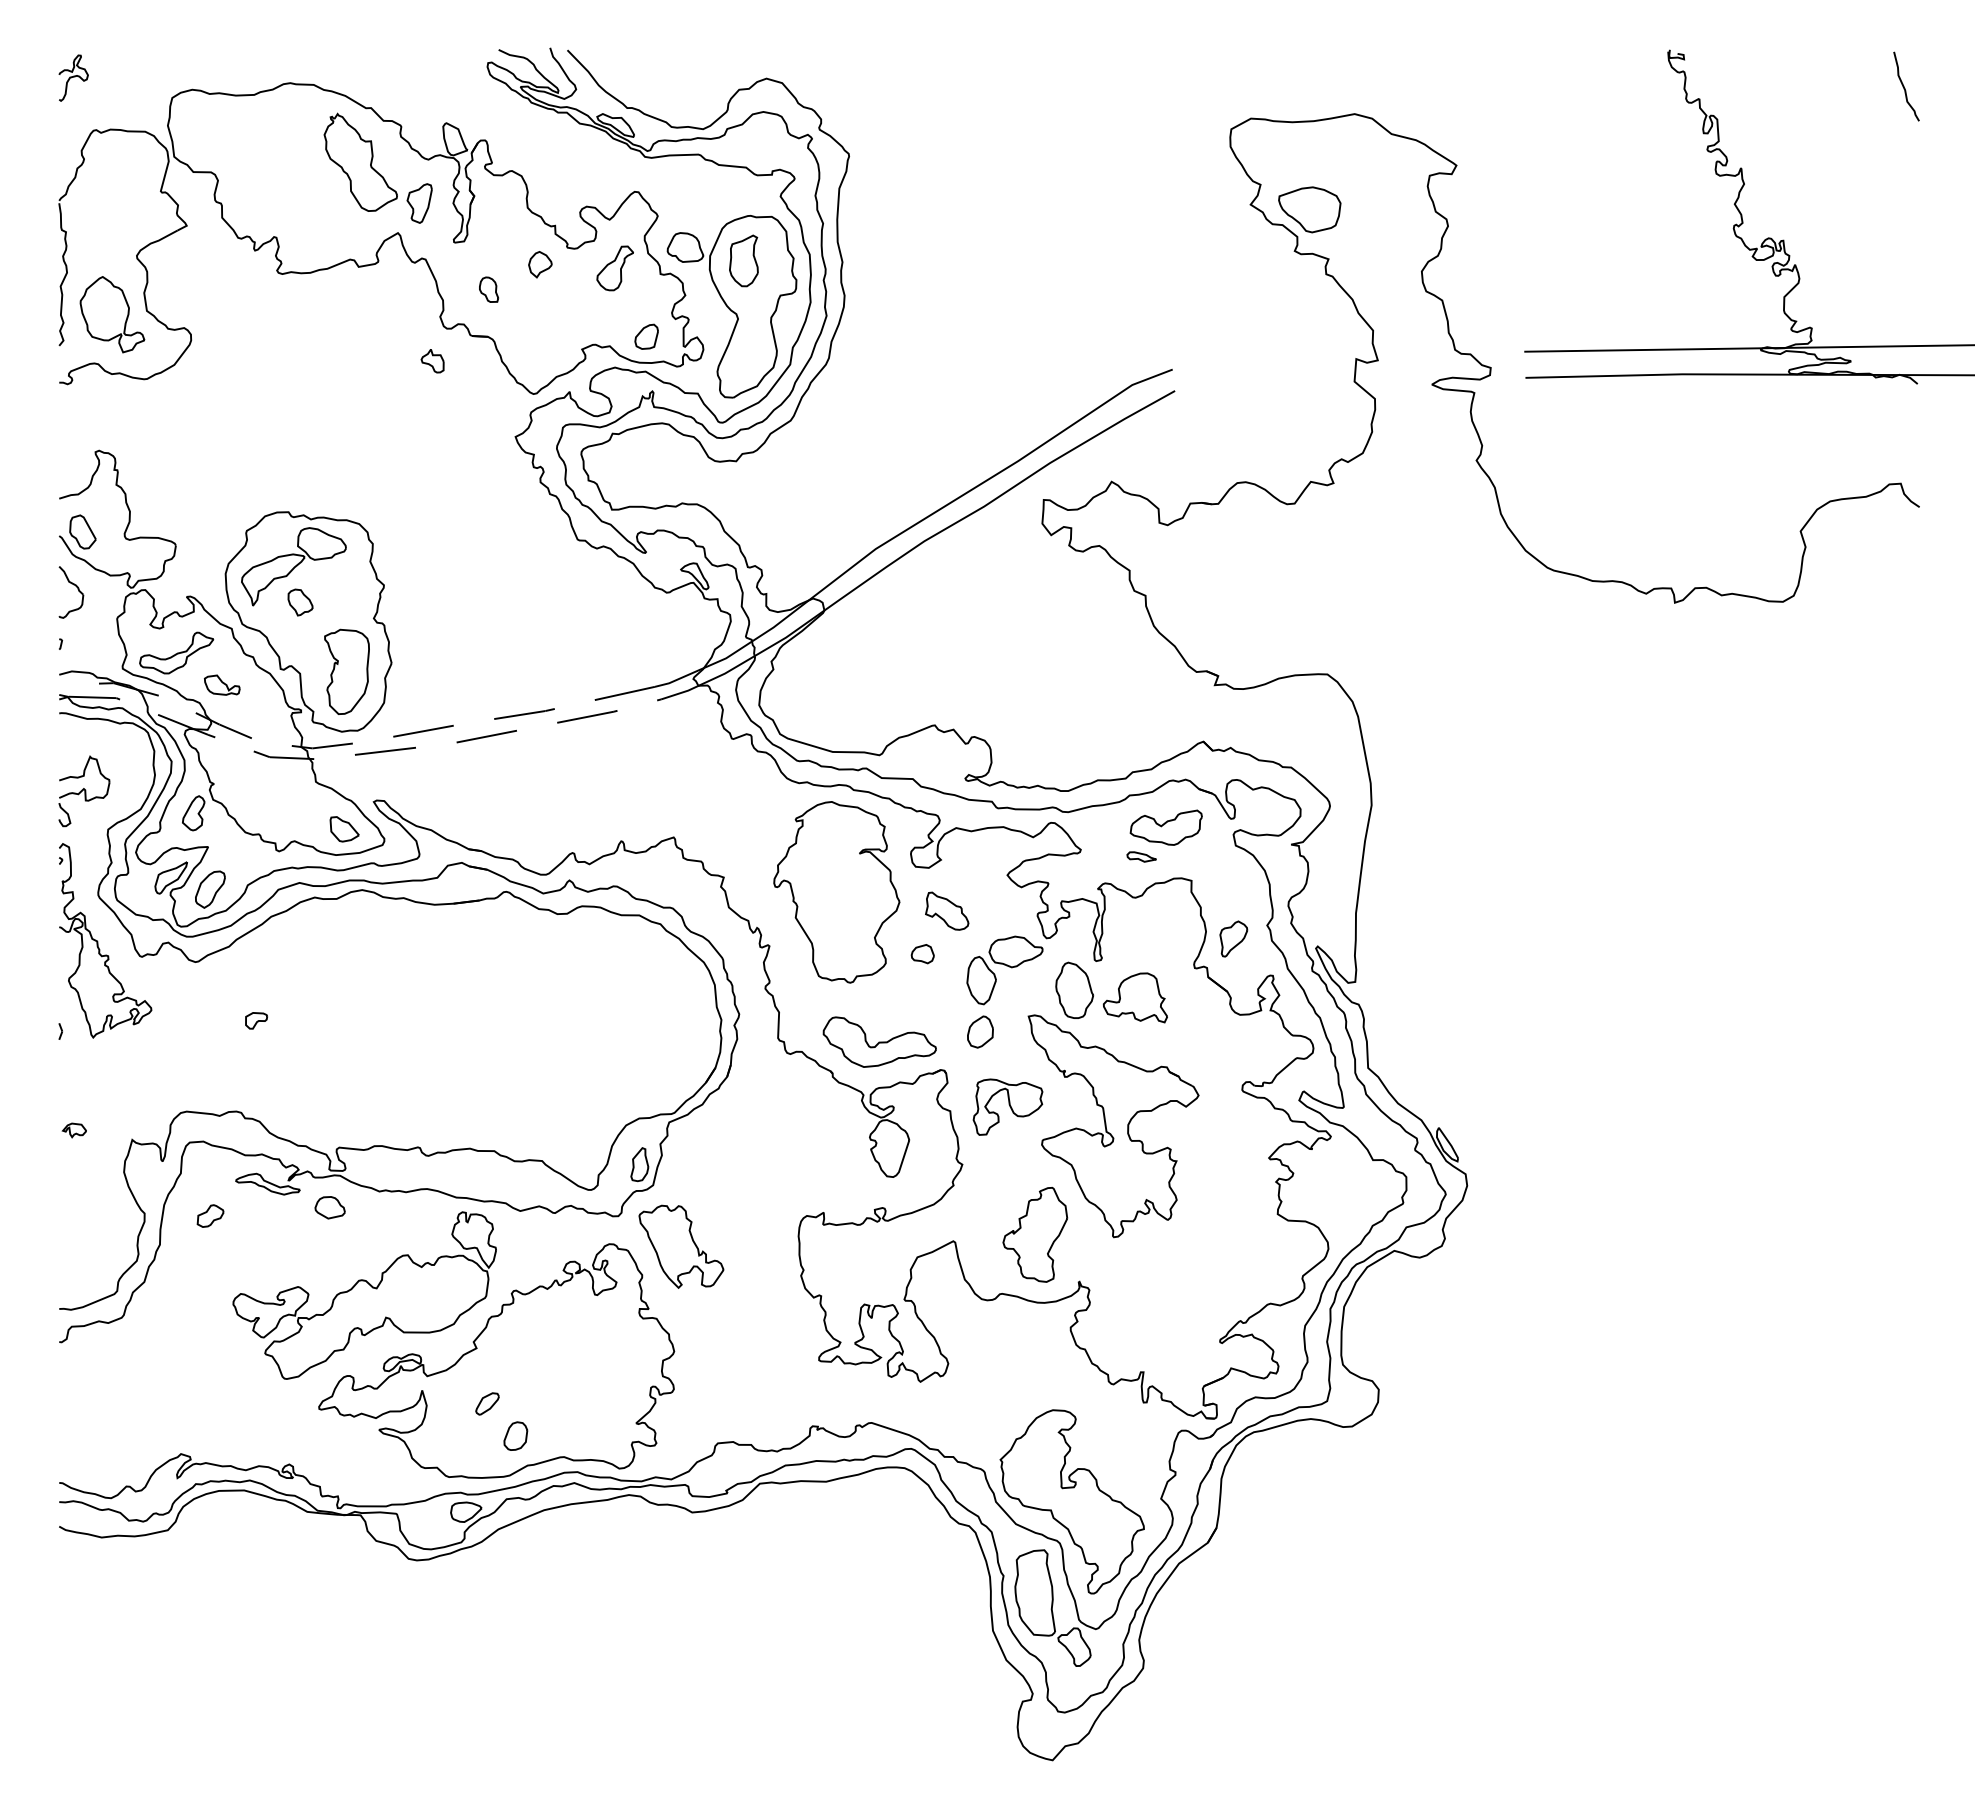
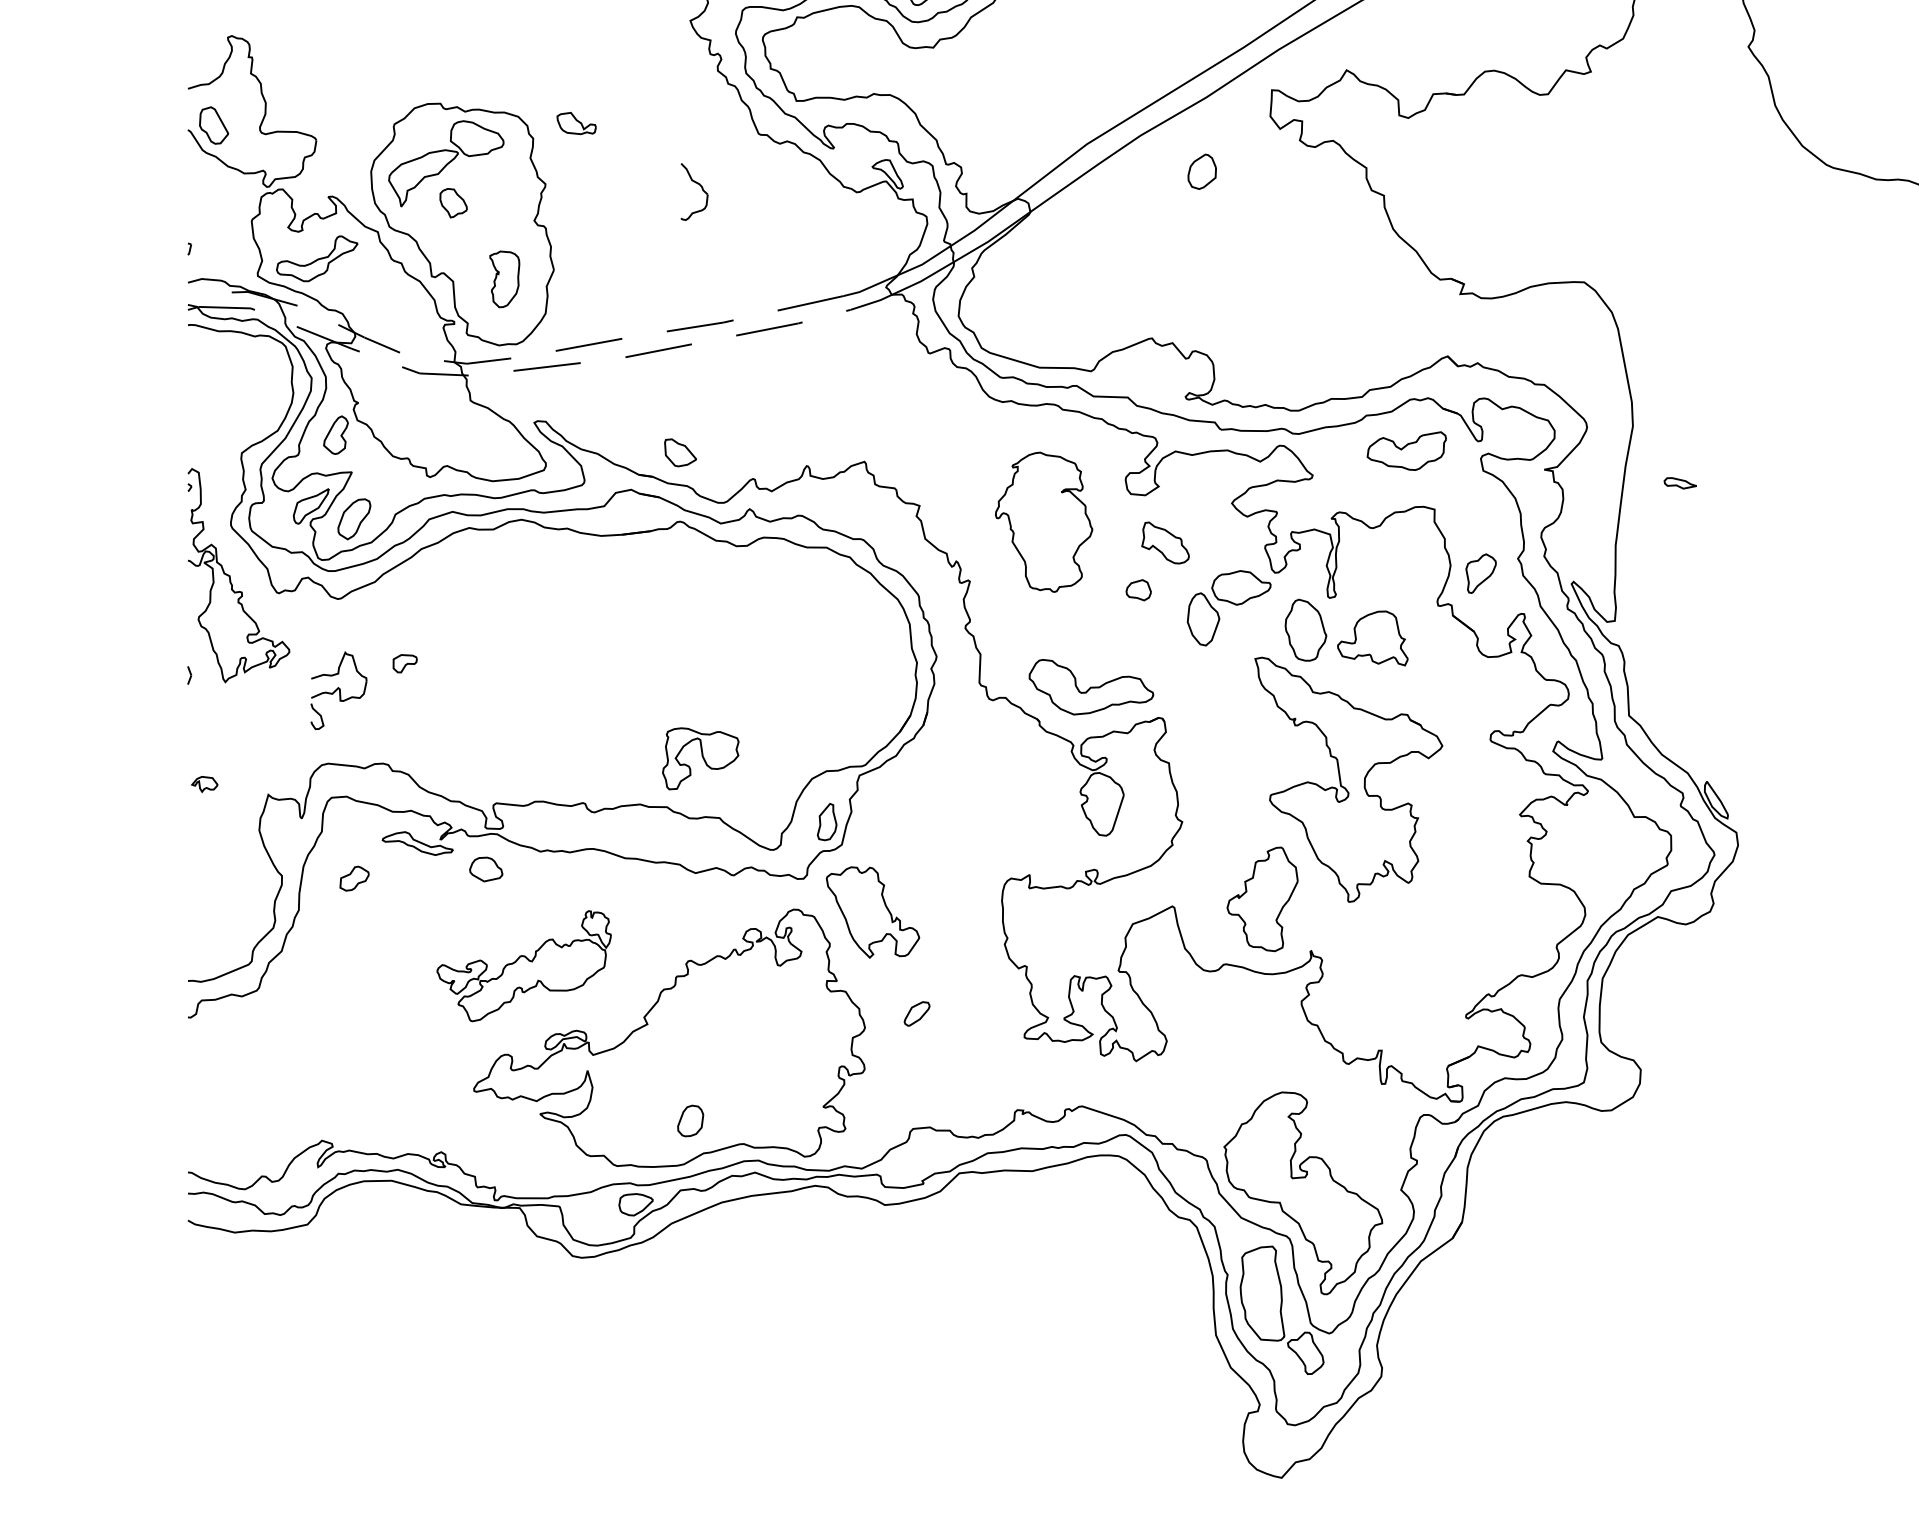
part: (77, 589) -> (701, 188), moved
part: (346, 671) -> (504, 279), size x0.6
part: (222, 684) -> (576, 122), moved
part: (84, 791) -> (339, 690), moved
part: (344, 829) -> (680, 453), moved
part: (1141, 856) -> (1680, 482), moved
part: (836, 892) -> (1043, 522), size x0.7
part: (980, 1031) -> (1202, 171), moved
part: (1007, 1106) -> (700, 758), moved
part: (364, 1295) -> (524, 966), size x0.6
part: (487, 1403) -> (917, 1013), moved

